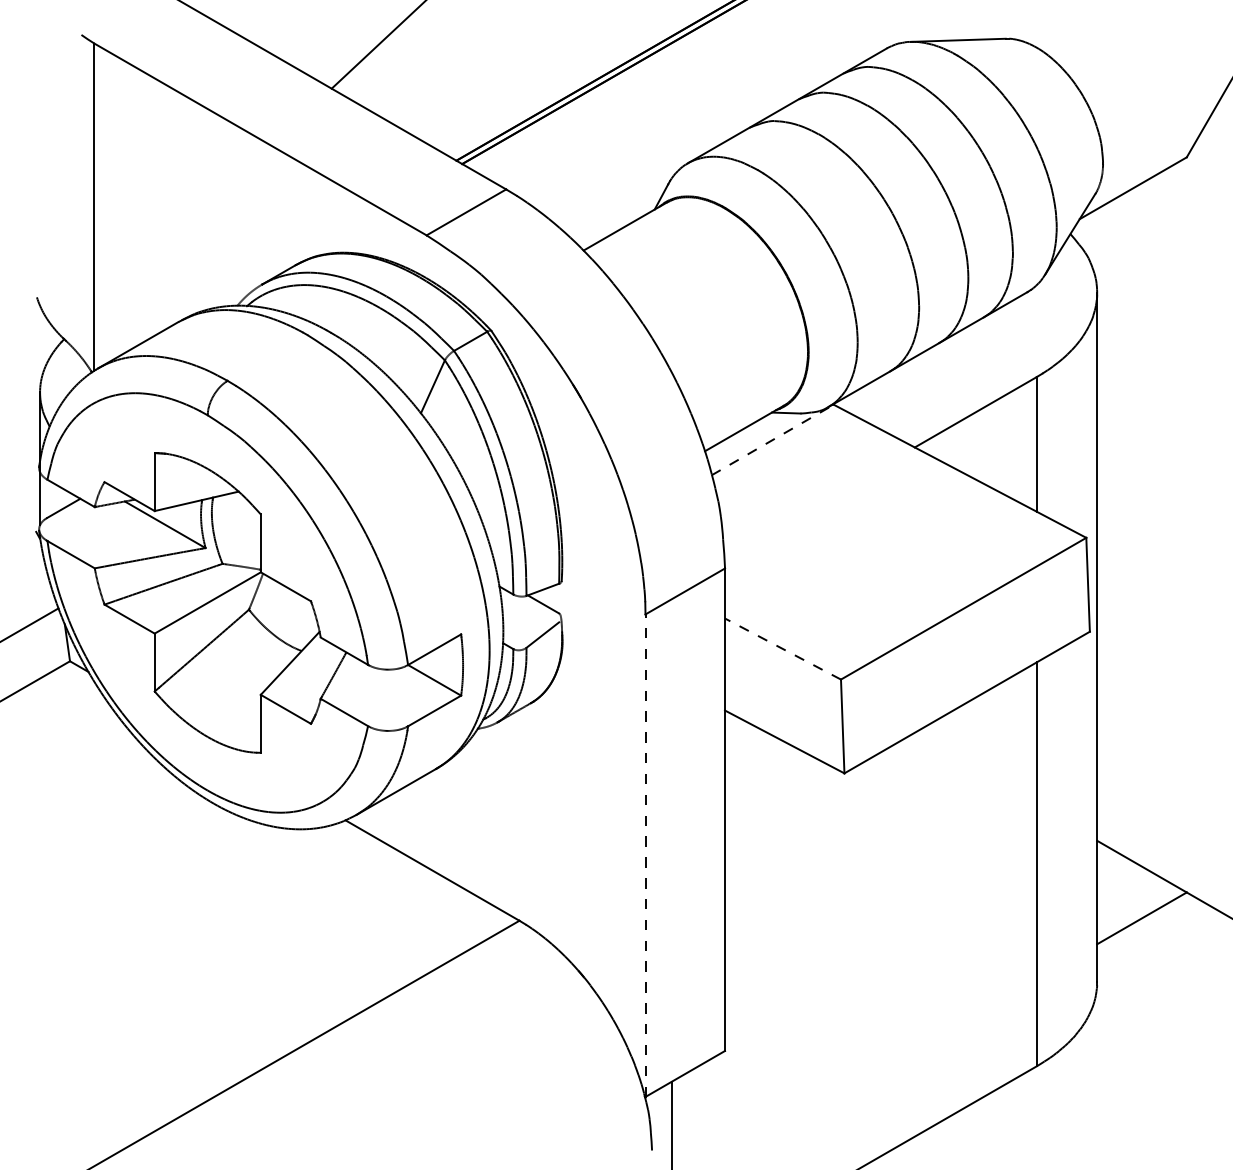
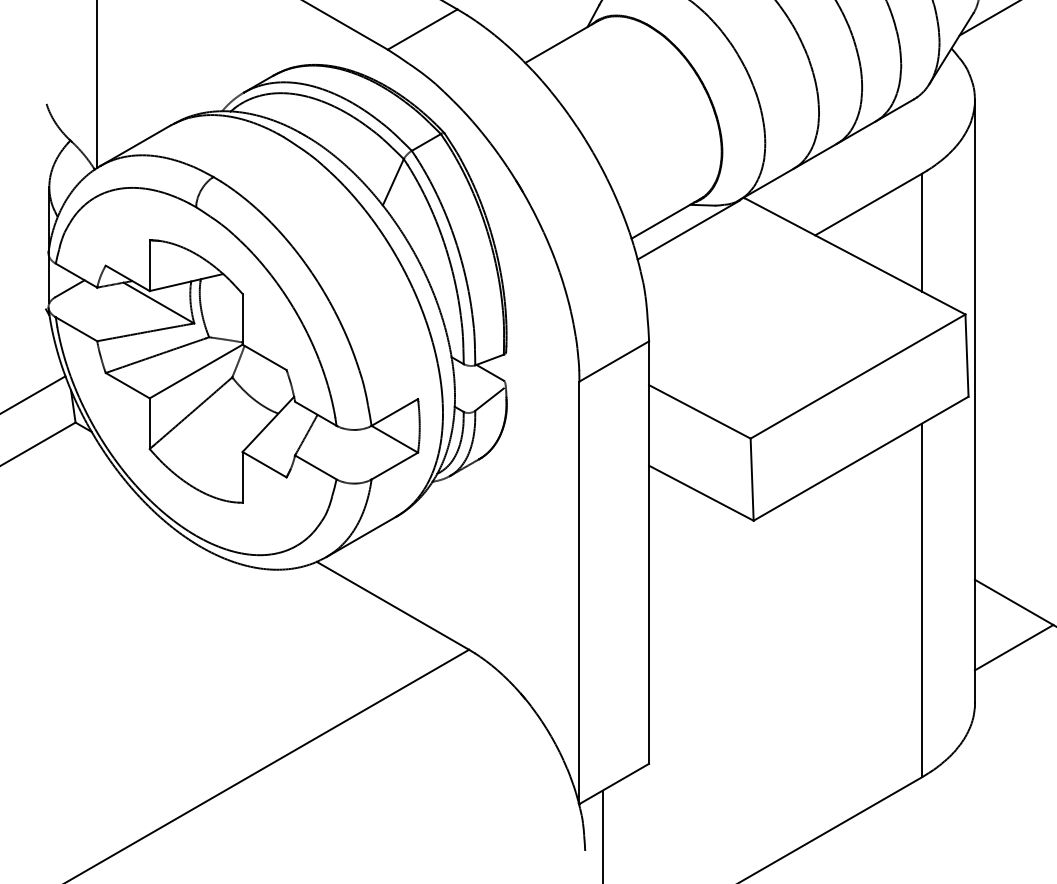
line: (770, 441) -> (688, 230), dashed -> solid
line: (783, 649) -> (700, 412), dashed -> solid
line: (645, 855) -> (579, 592), dashed -> solid

